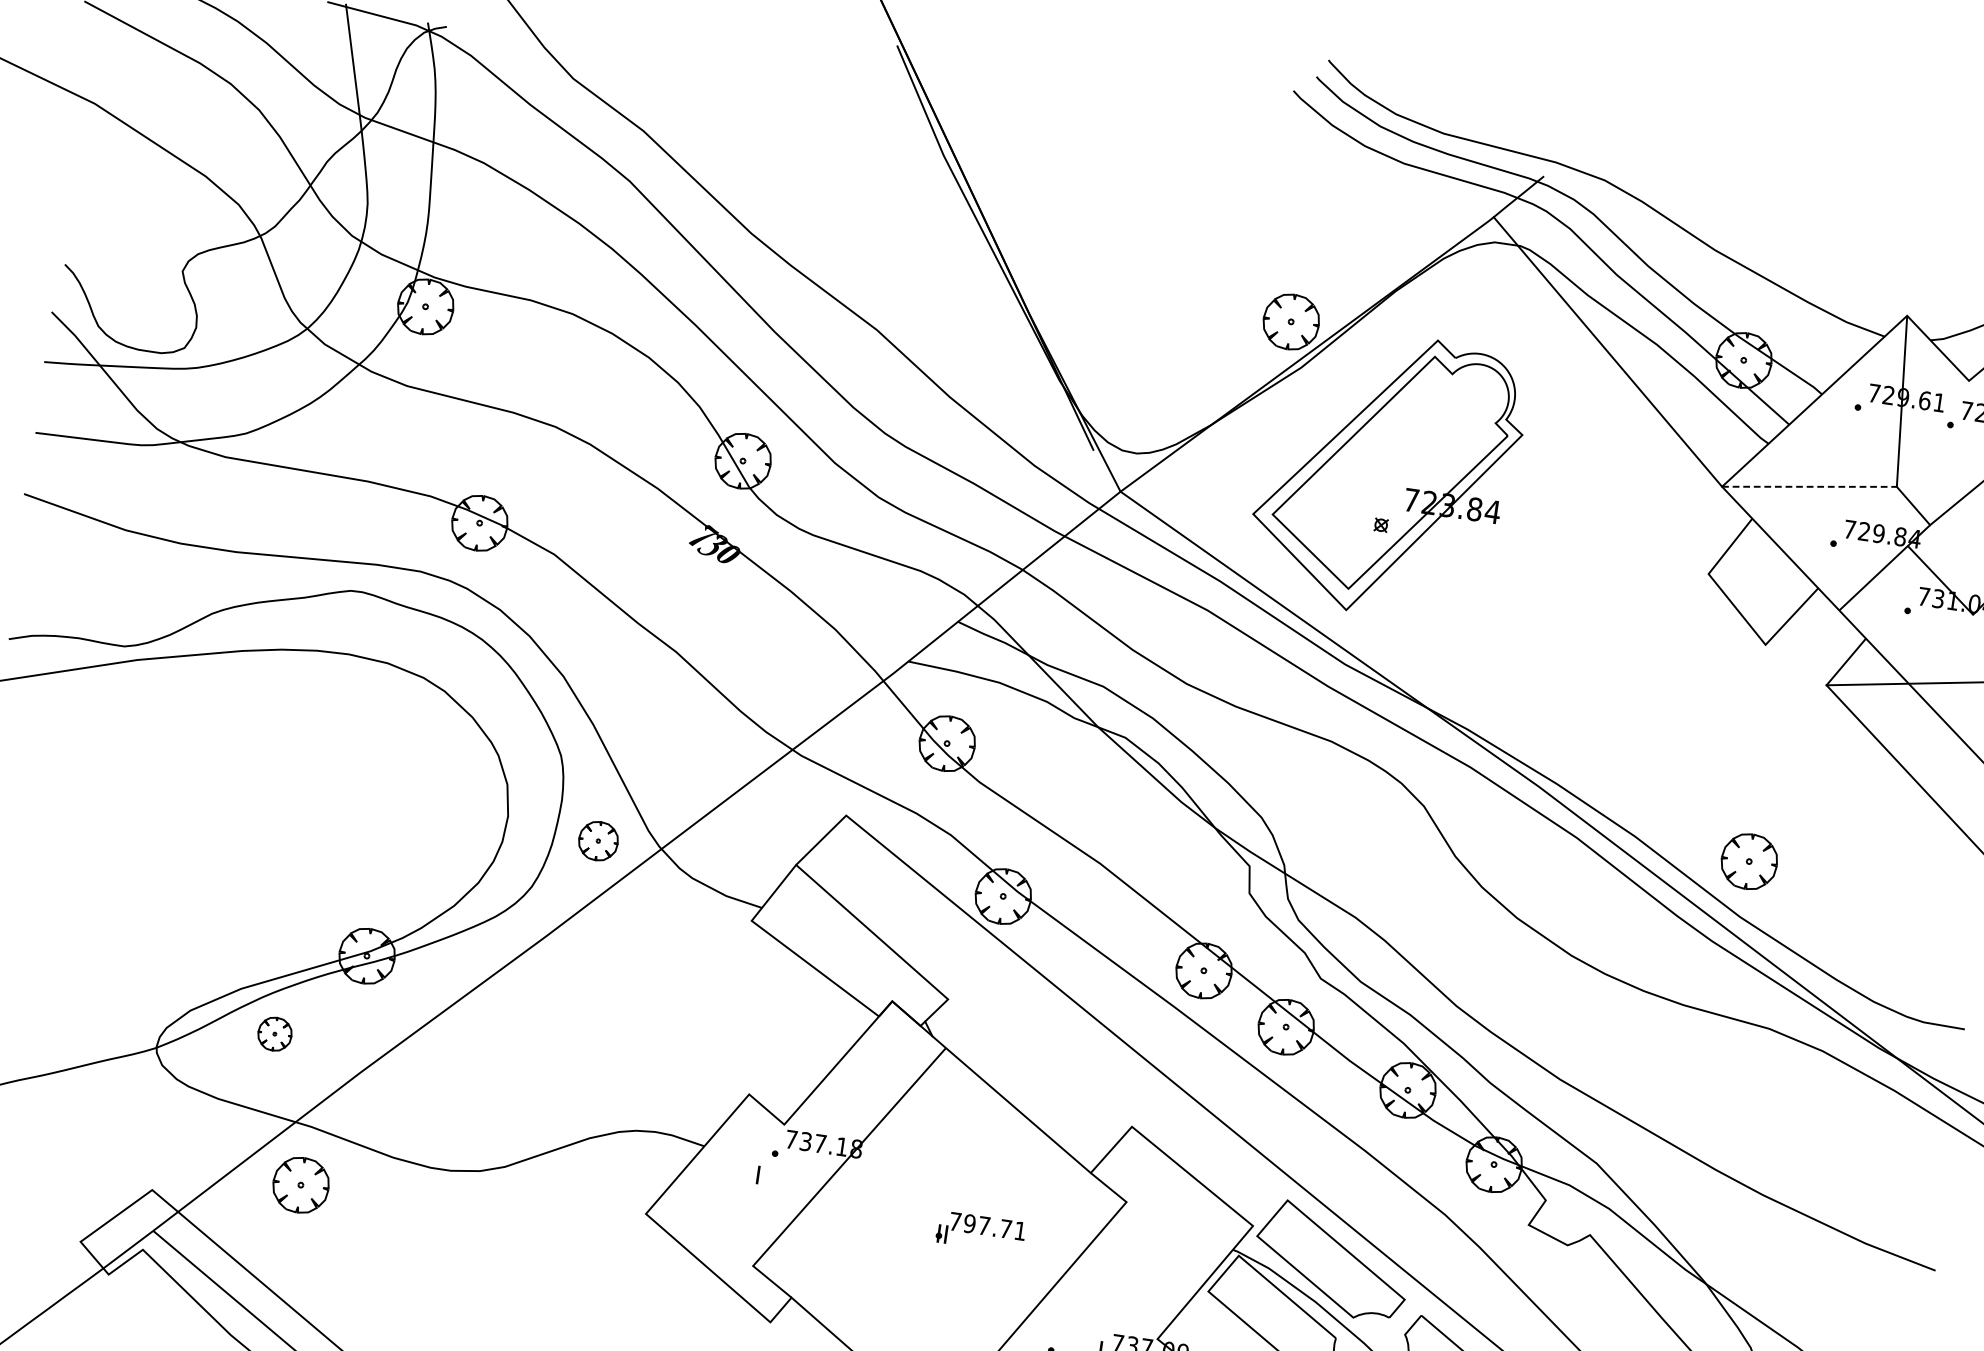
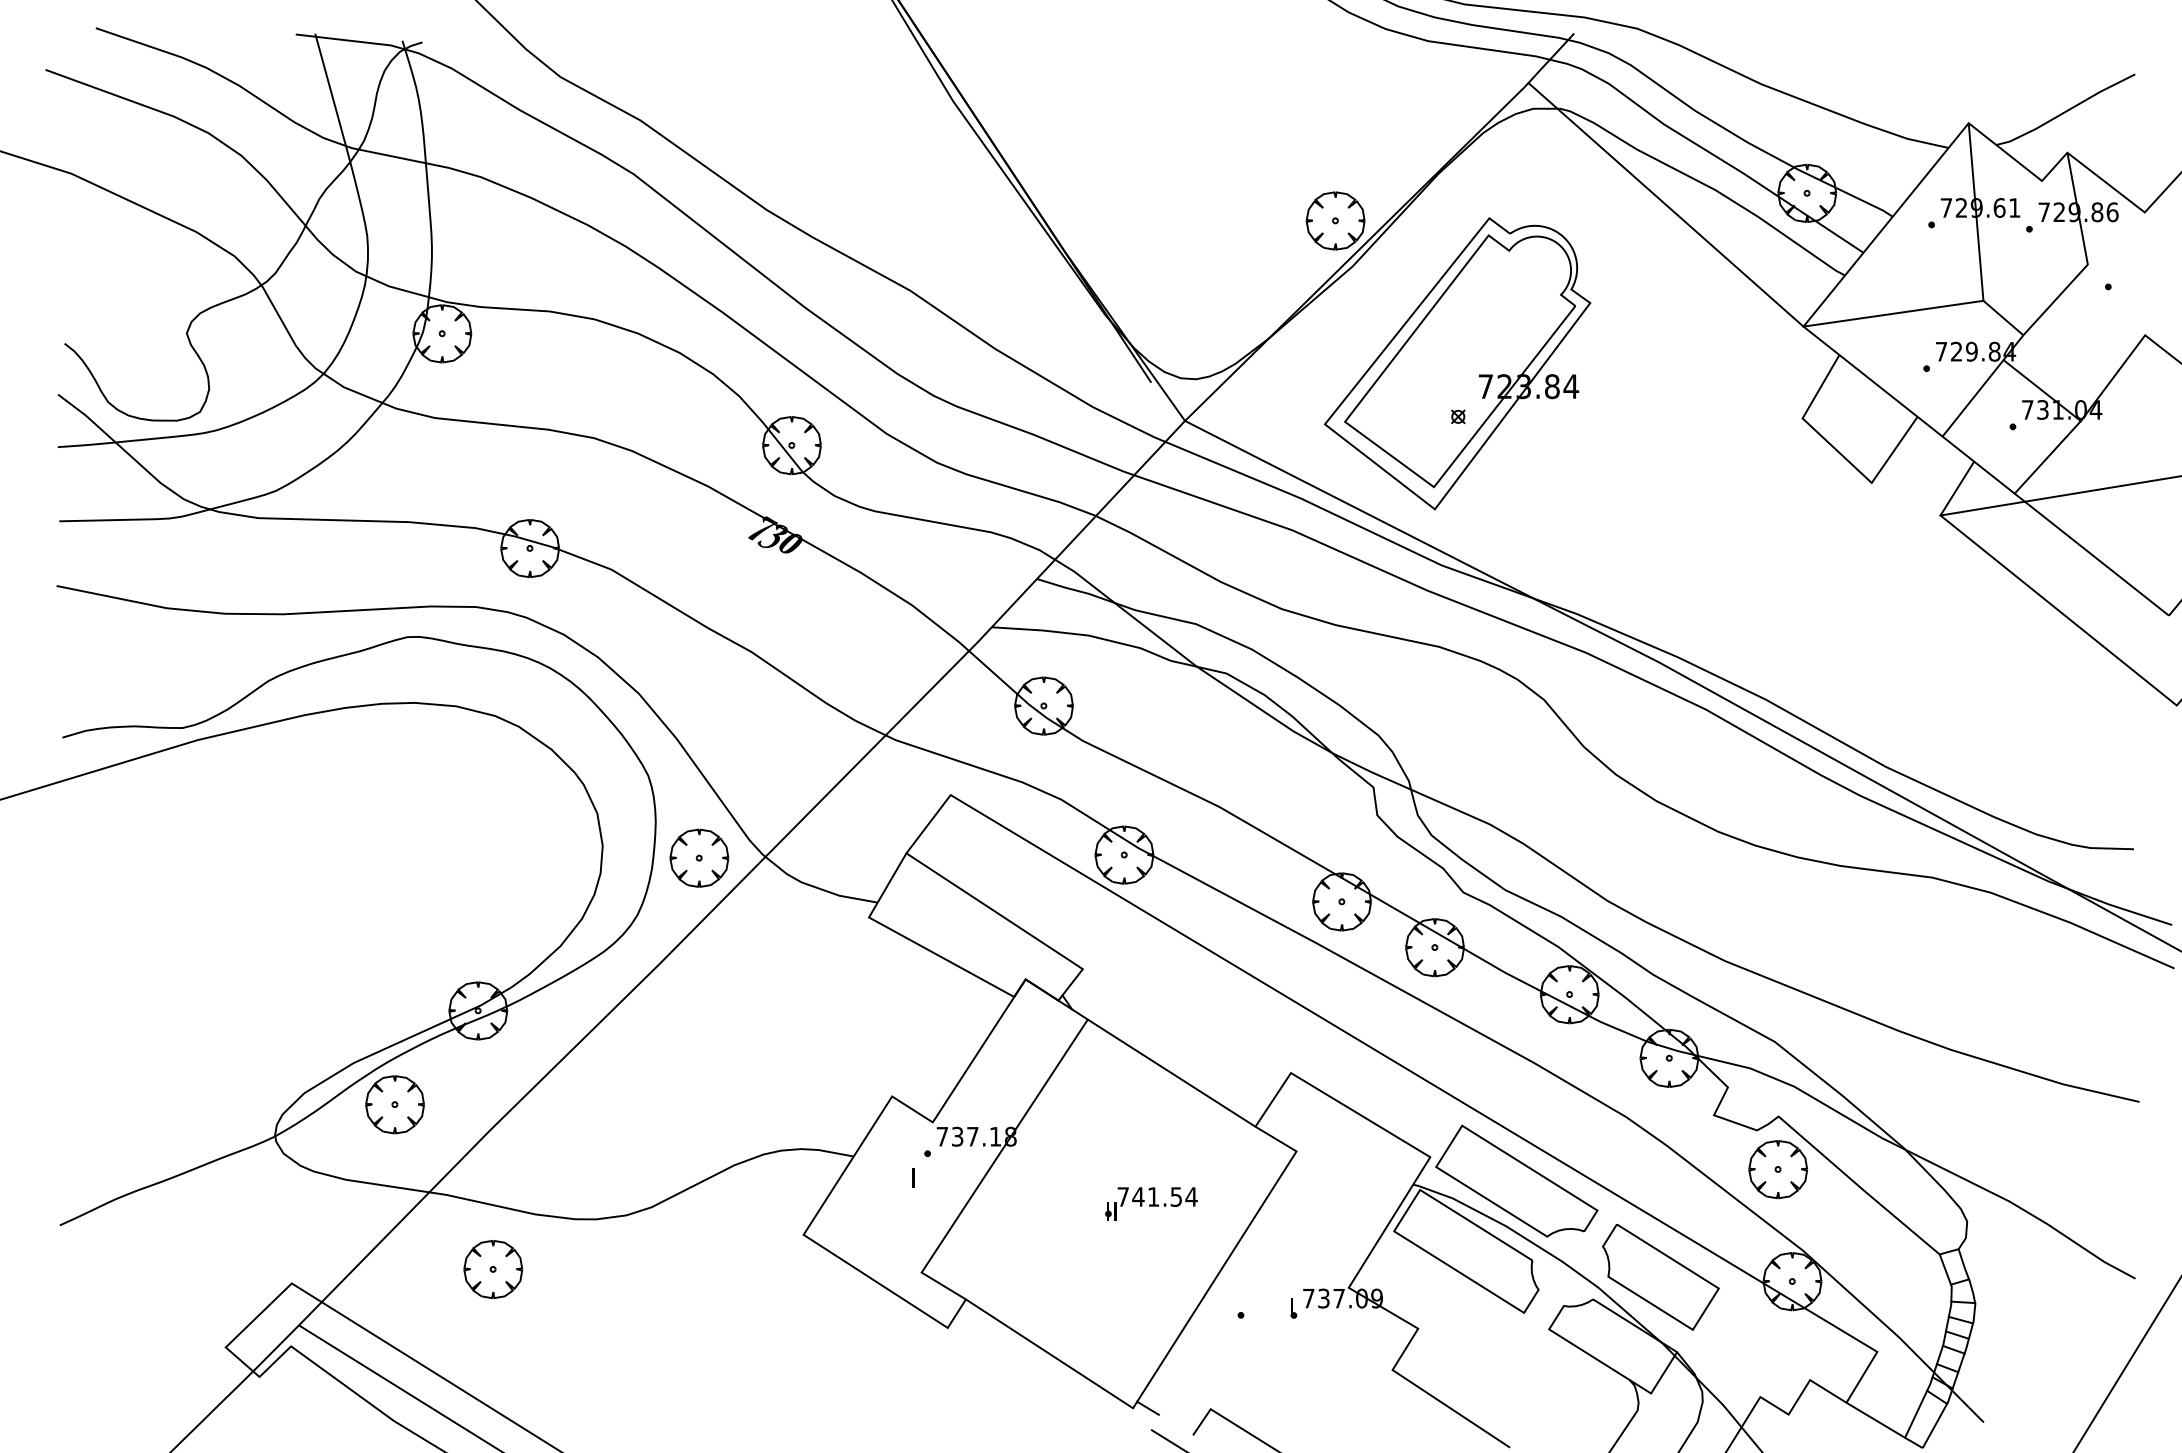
line: (1809, 486) -> (1893, 313), dashed -> solid
line: (1936, 644) -> (2047, 457), added
part: (598, 840) -> (699, 857), size x1.43
part: (1748, 861) -> (1777, 1169), moved
part: (274, 1033) -> (394, 1104), size x1.67
part: (301, 1185) -> (493, 1269), moved
text: (994, 1226) -> (1164, 1196), 797.71 -> 741.54

